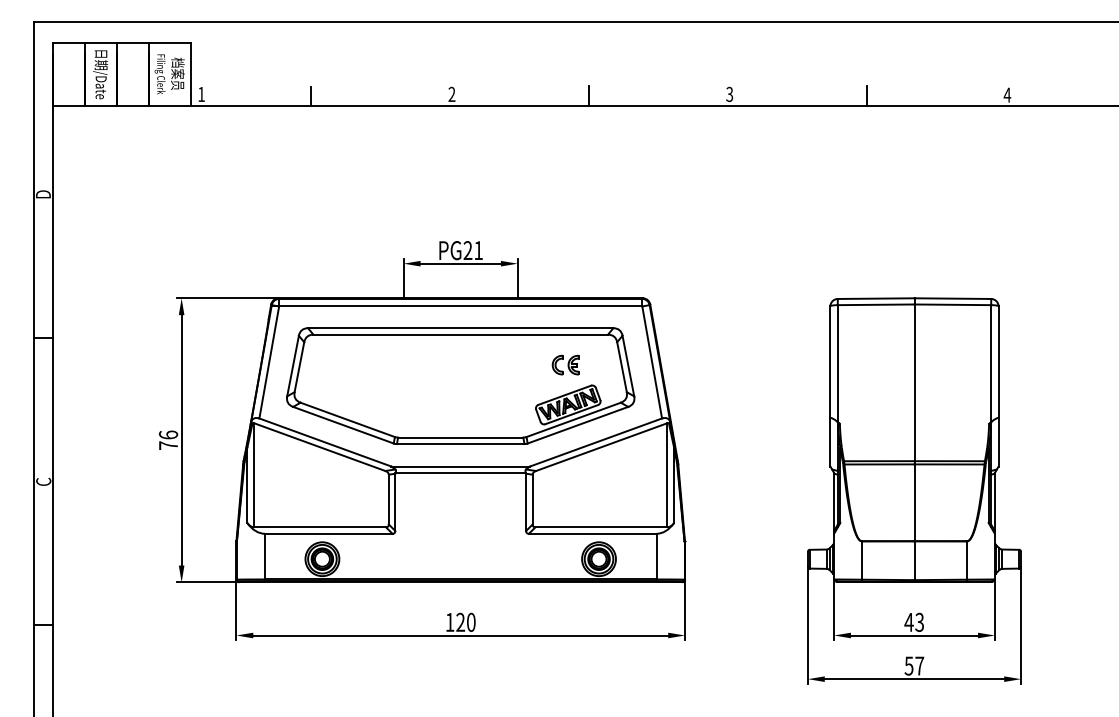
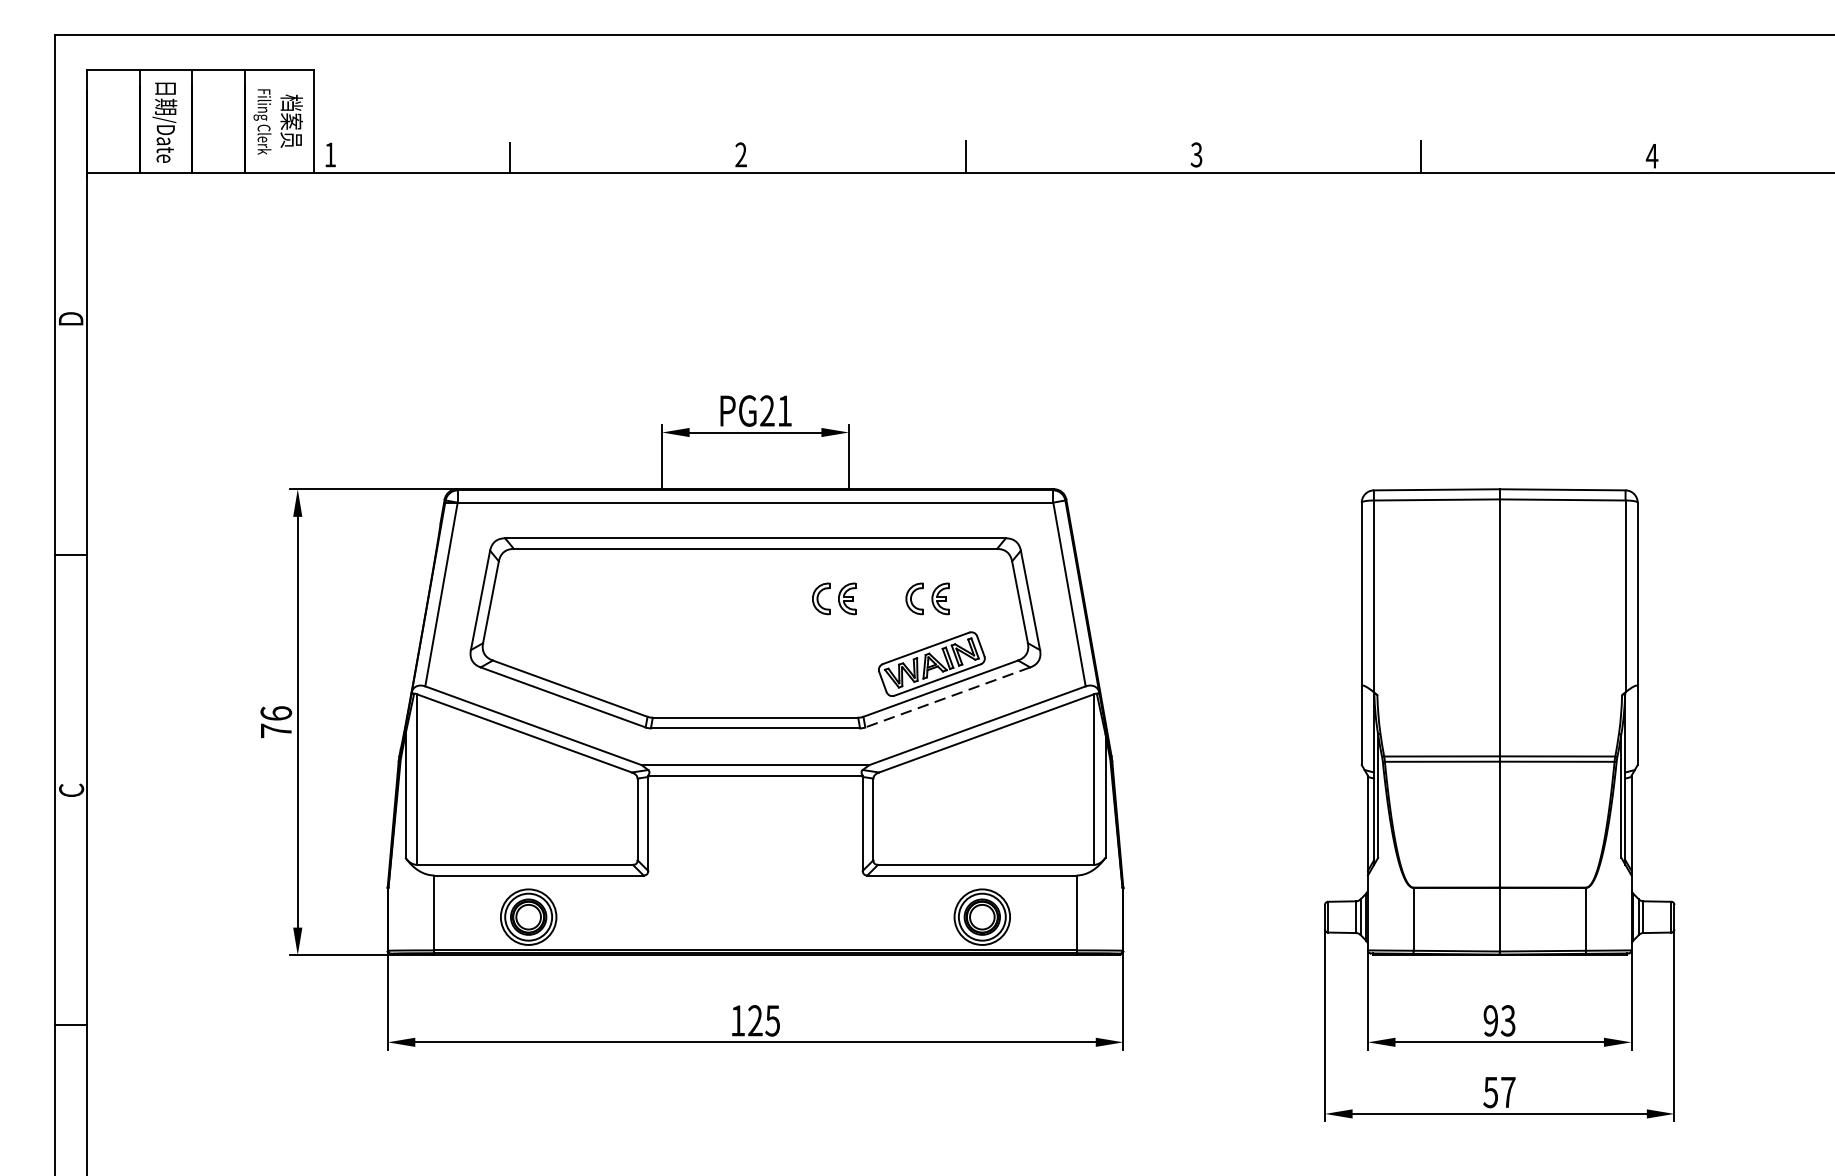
part: (508, 364) -> (833, 597), added
line: (577, 425) -> (947, 697), solid -> dashed
text: (470, 621) -> (771, 1019), 120 -> 125
text: (908, 621) -> (1489, 1019), 43 -> 93

